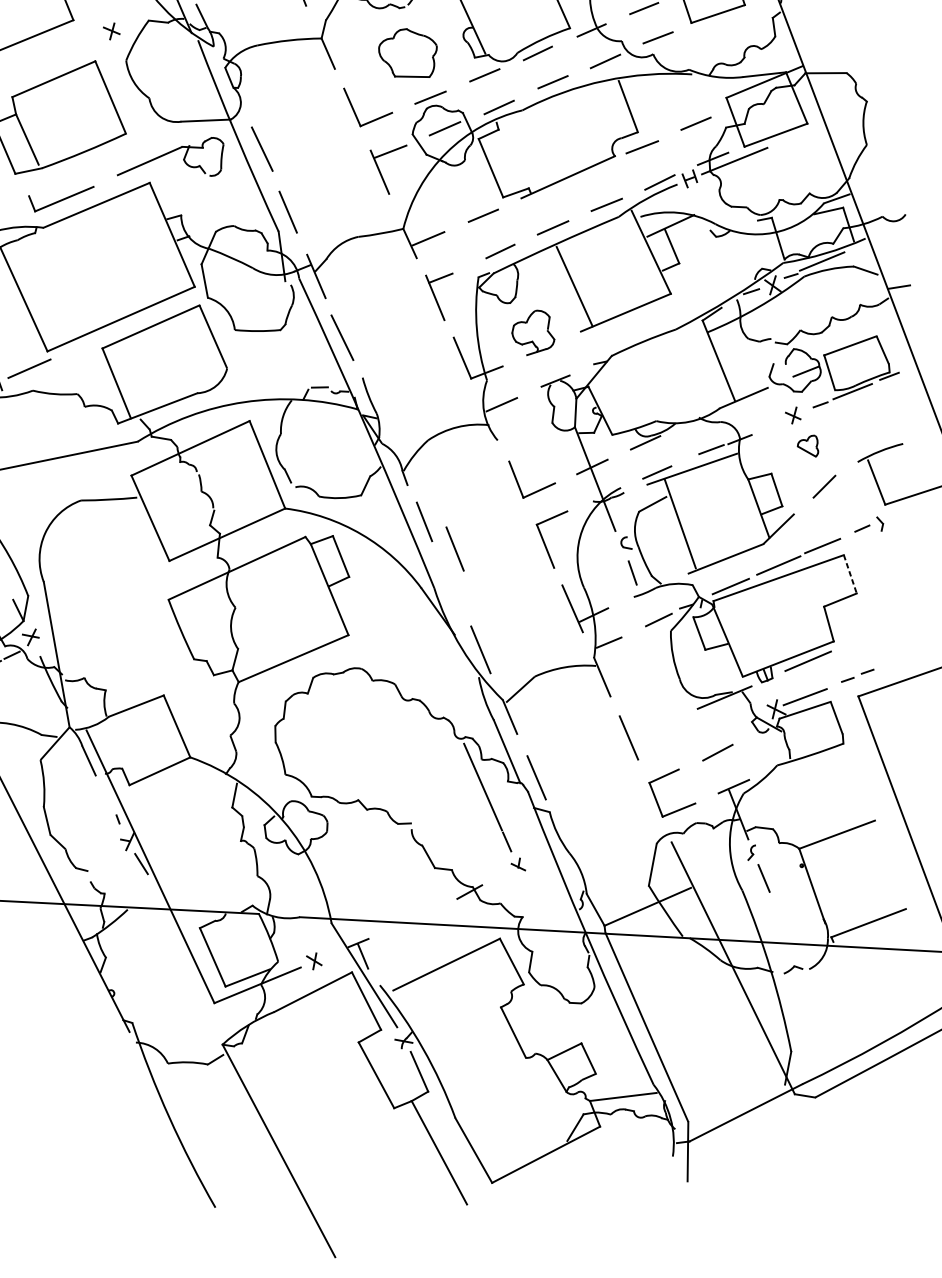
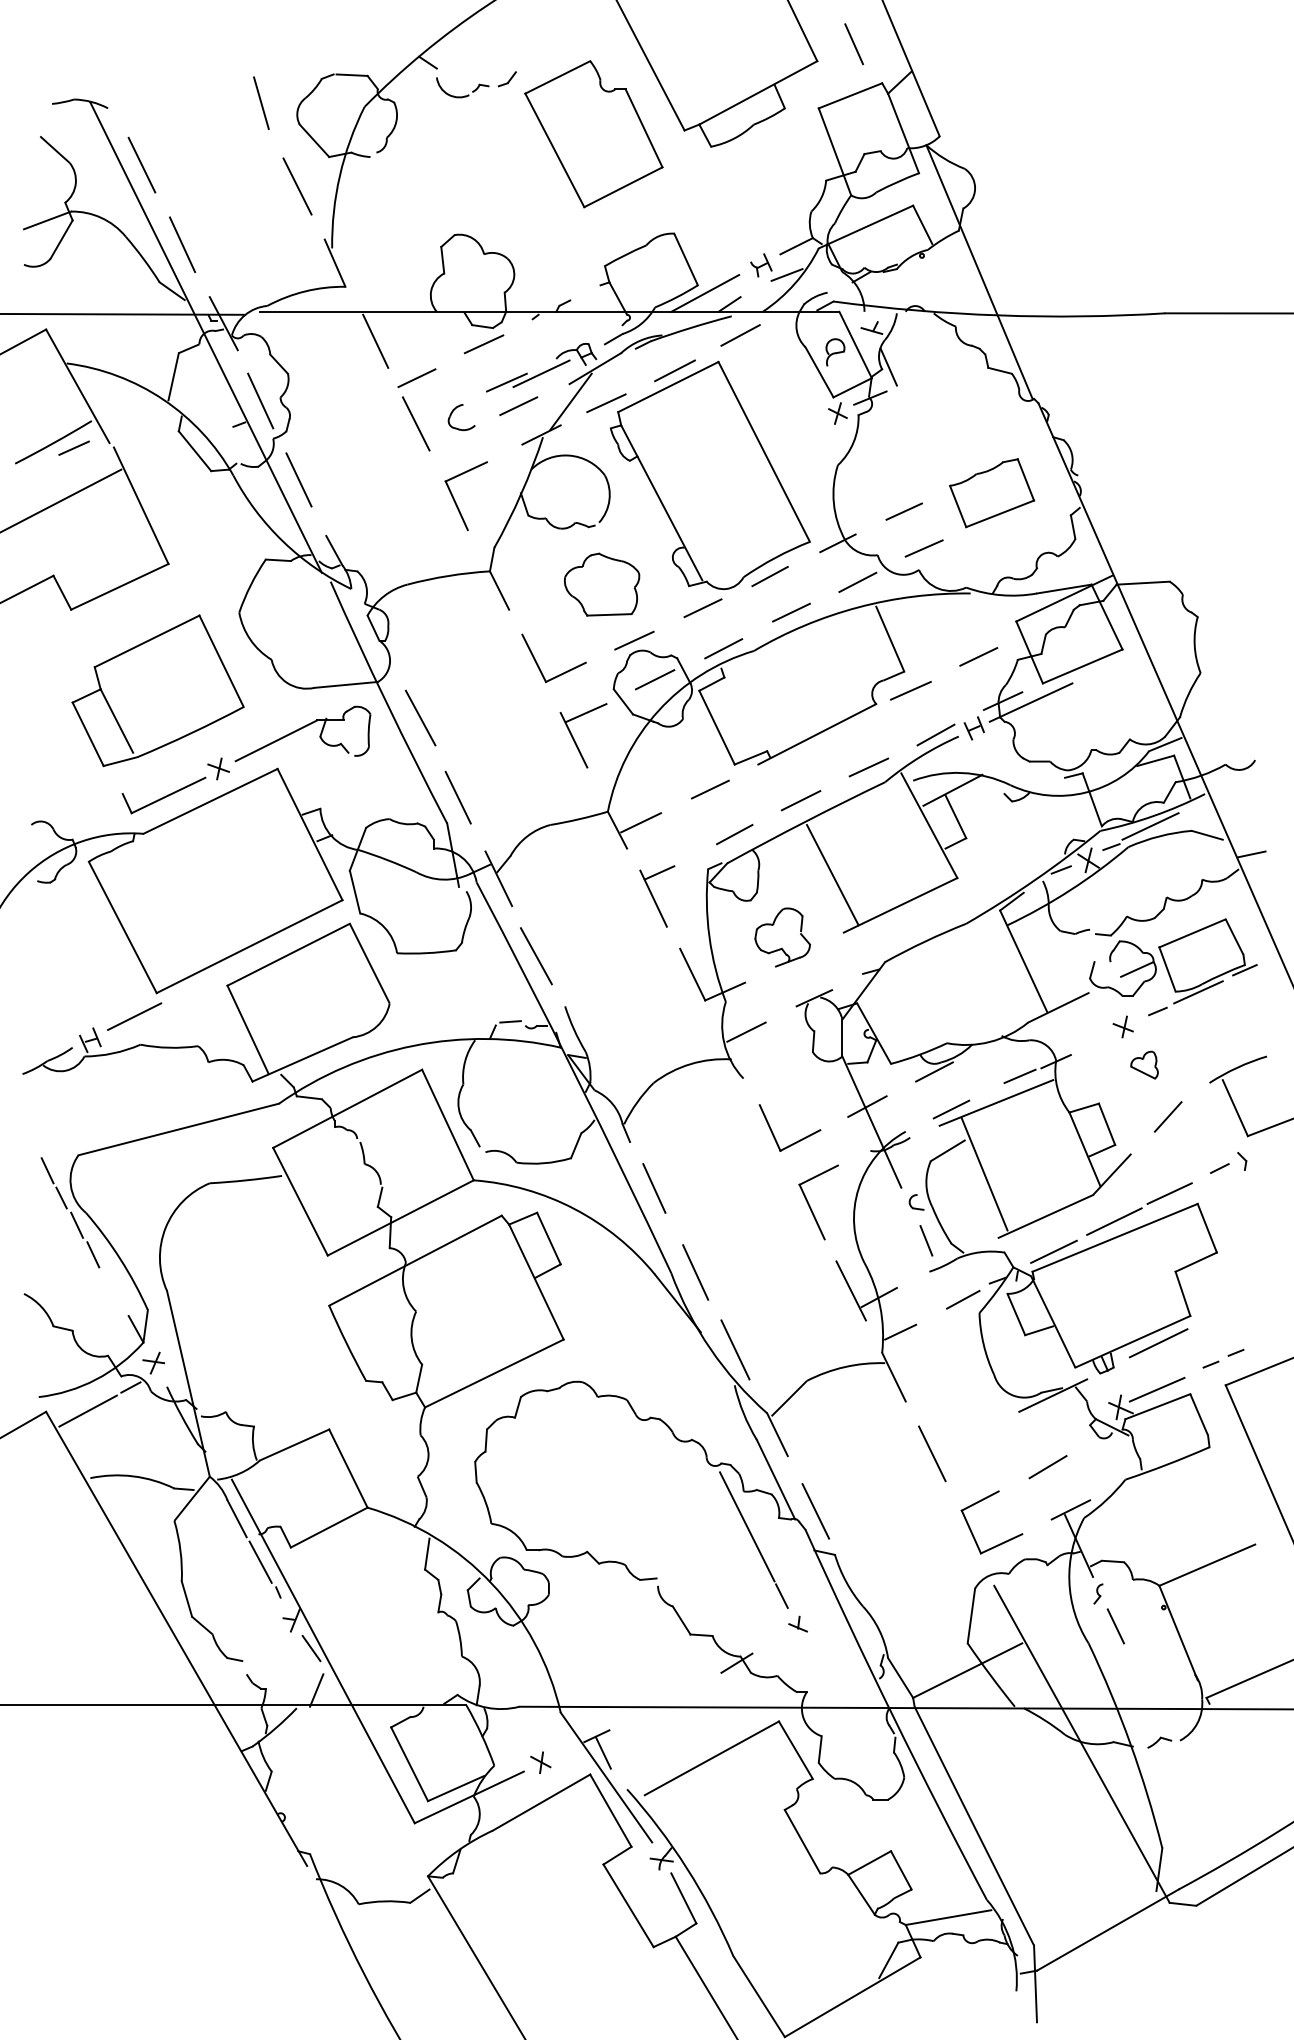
part: (111, 31) -> (218, 768), moved
line: (455, 549) -> (695, 1272), moved
line: (850, 574) -> (1207, 1228), dashed -> solid
line: (105, 794) -> (260, 1561), added
line: (143, 896) -> (316, 1690), added

